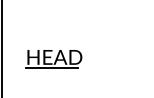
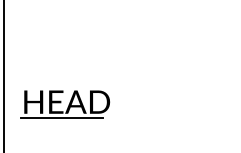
part: (53, 59) -> (64, 105), moved

